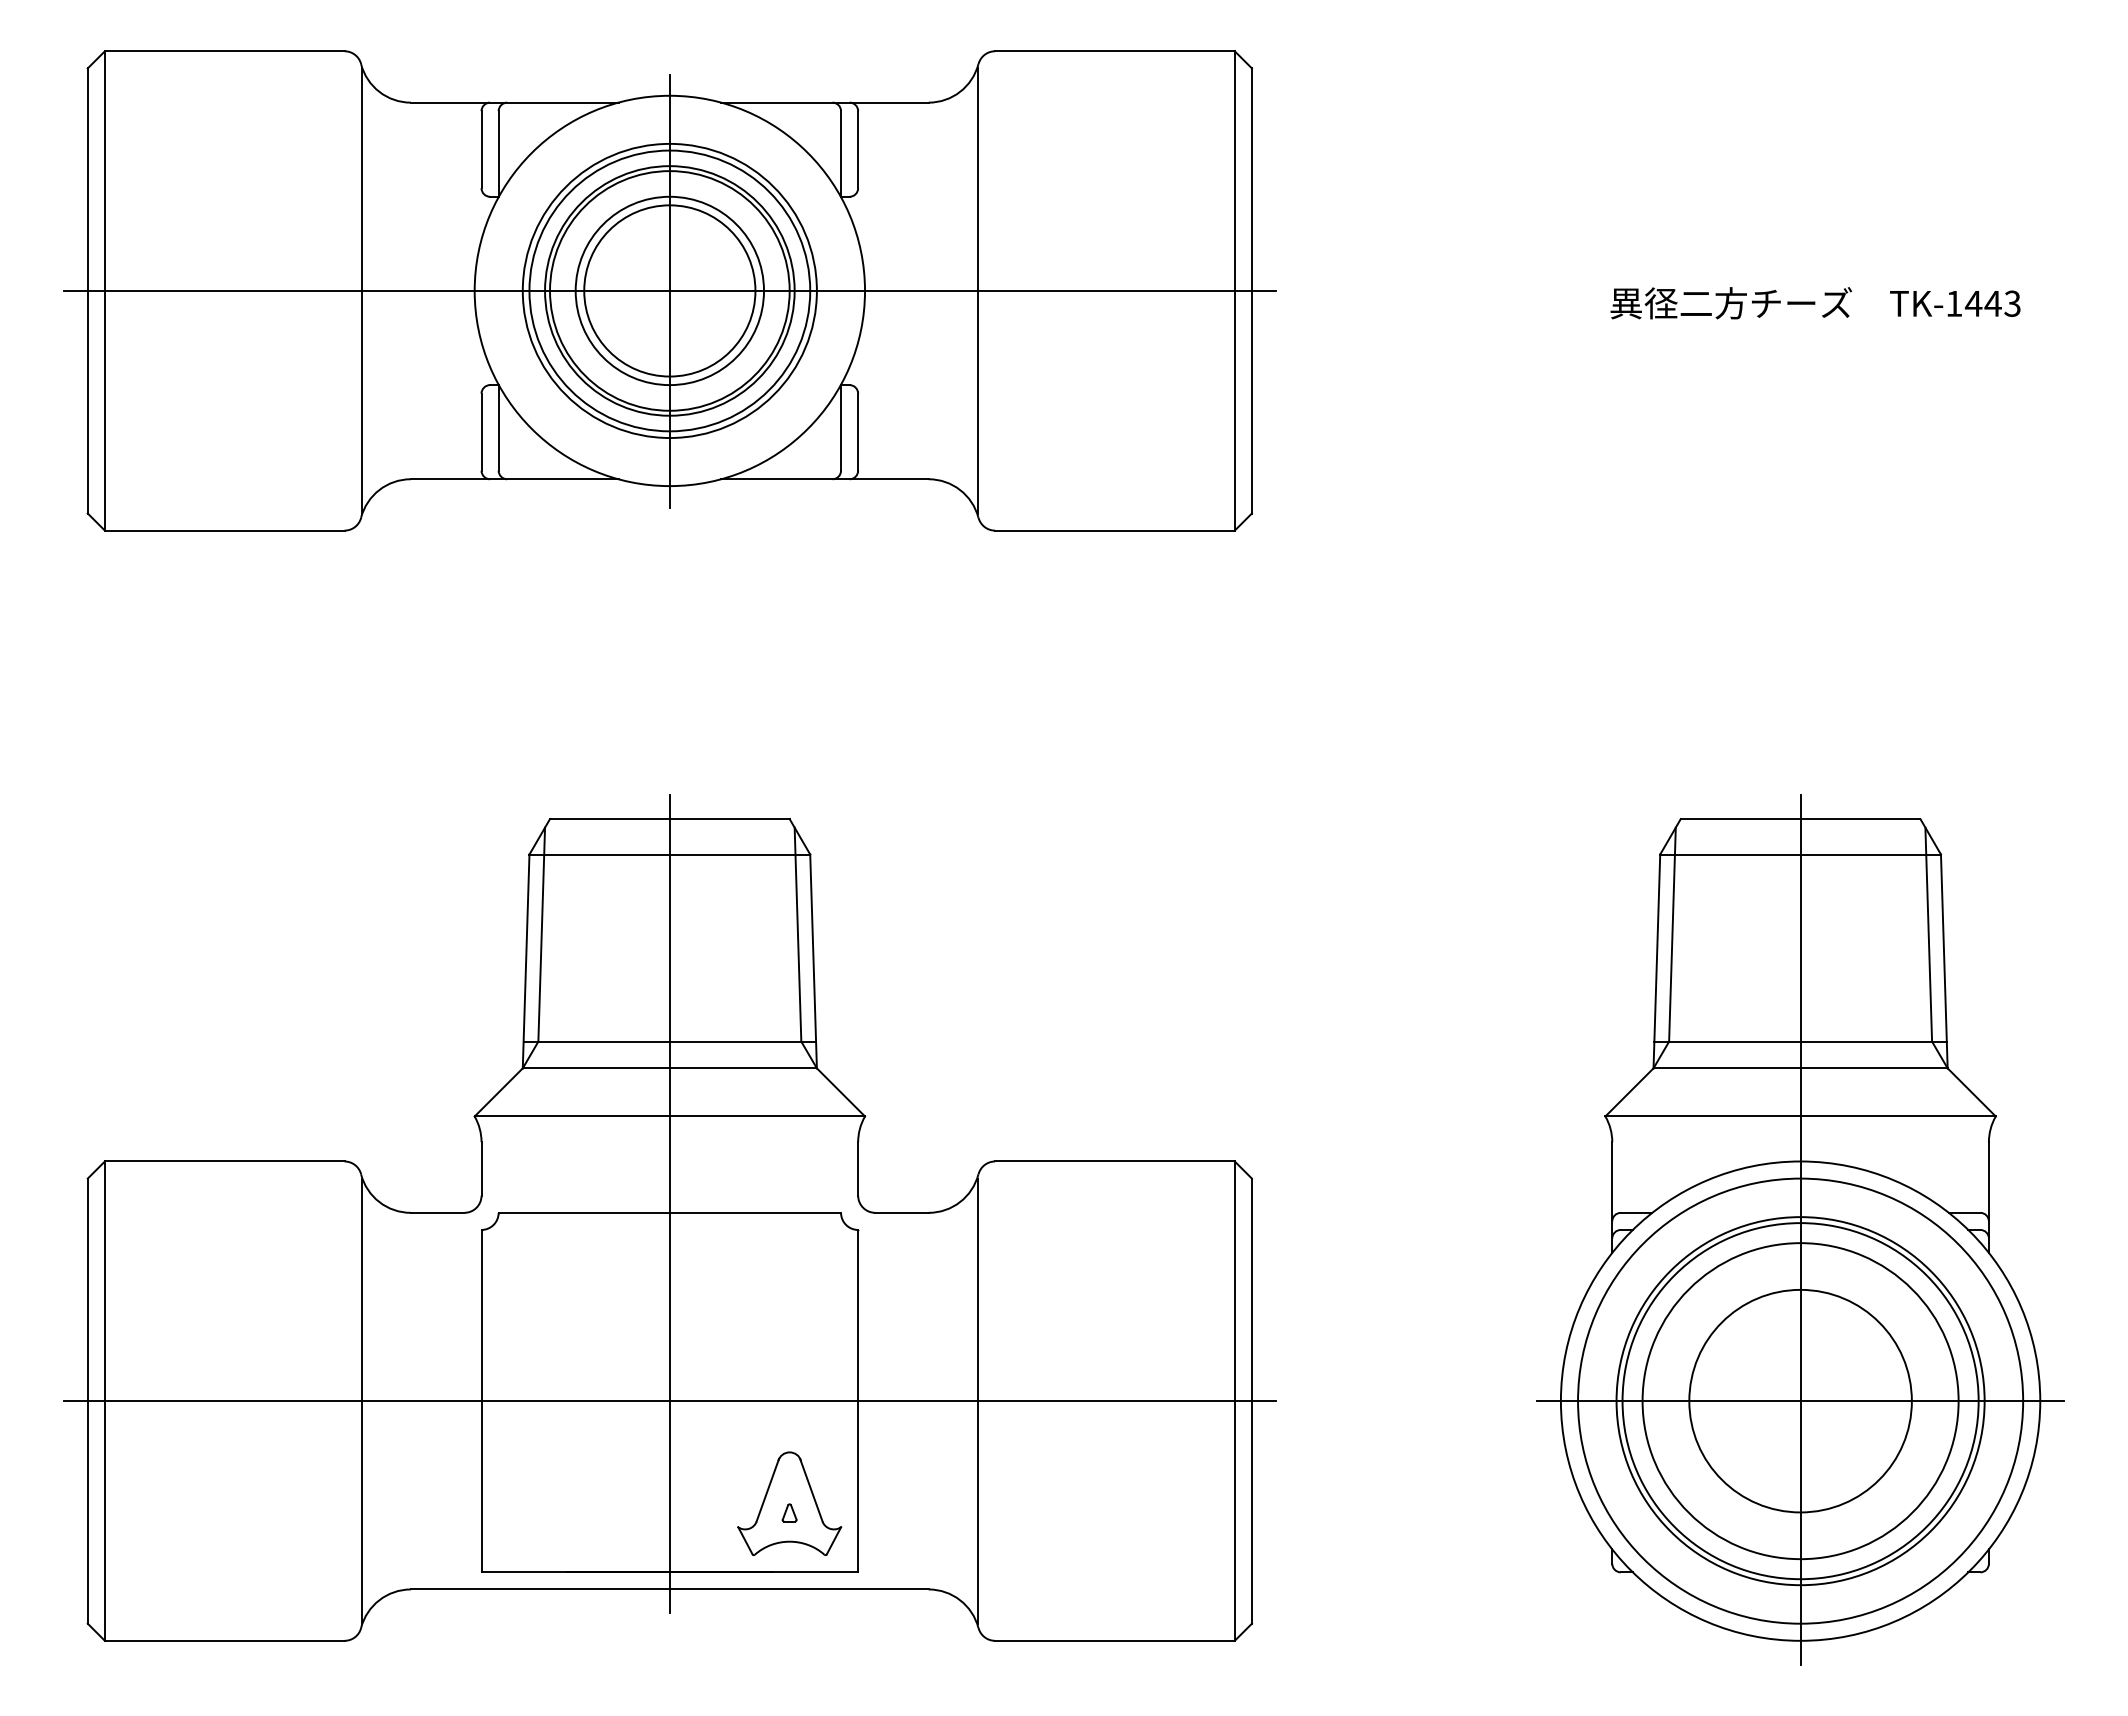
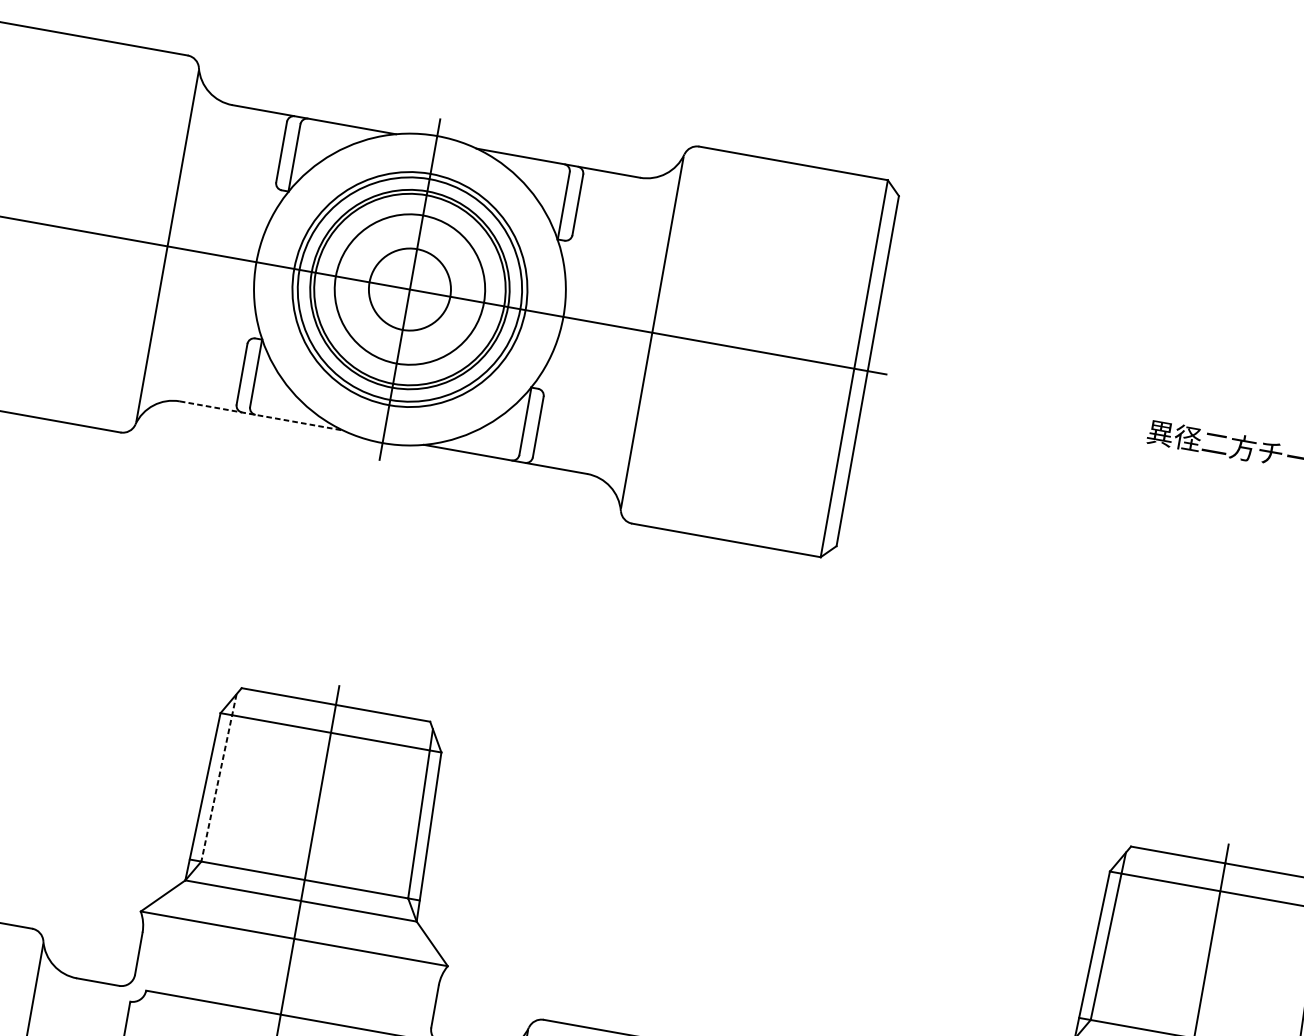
circle: (669, 290) -> (409, 289), size x0.6
line: (514, 479) -> (261, 416), solid -> dashed
line: (541, 935) -> (218, 778), solid -> dashed

